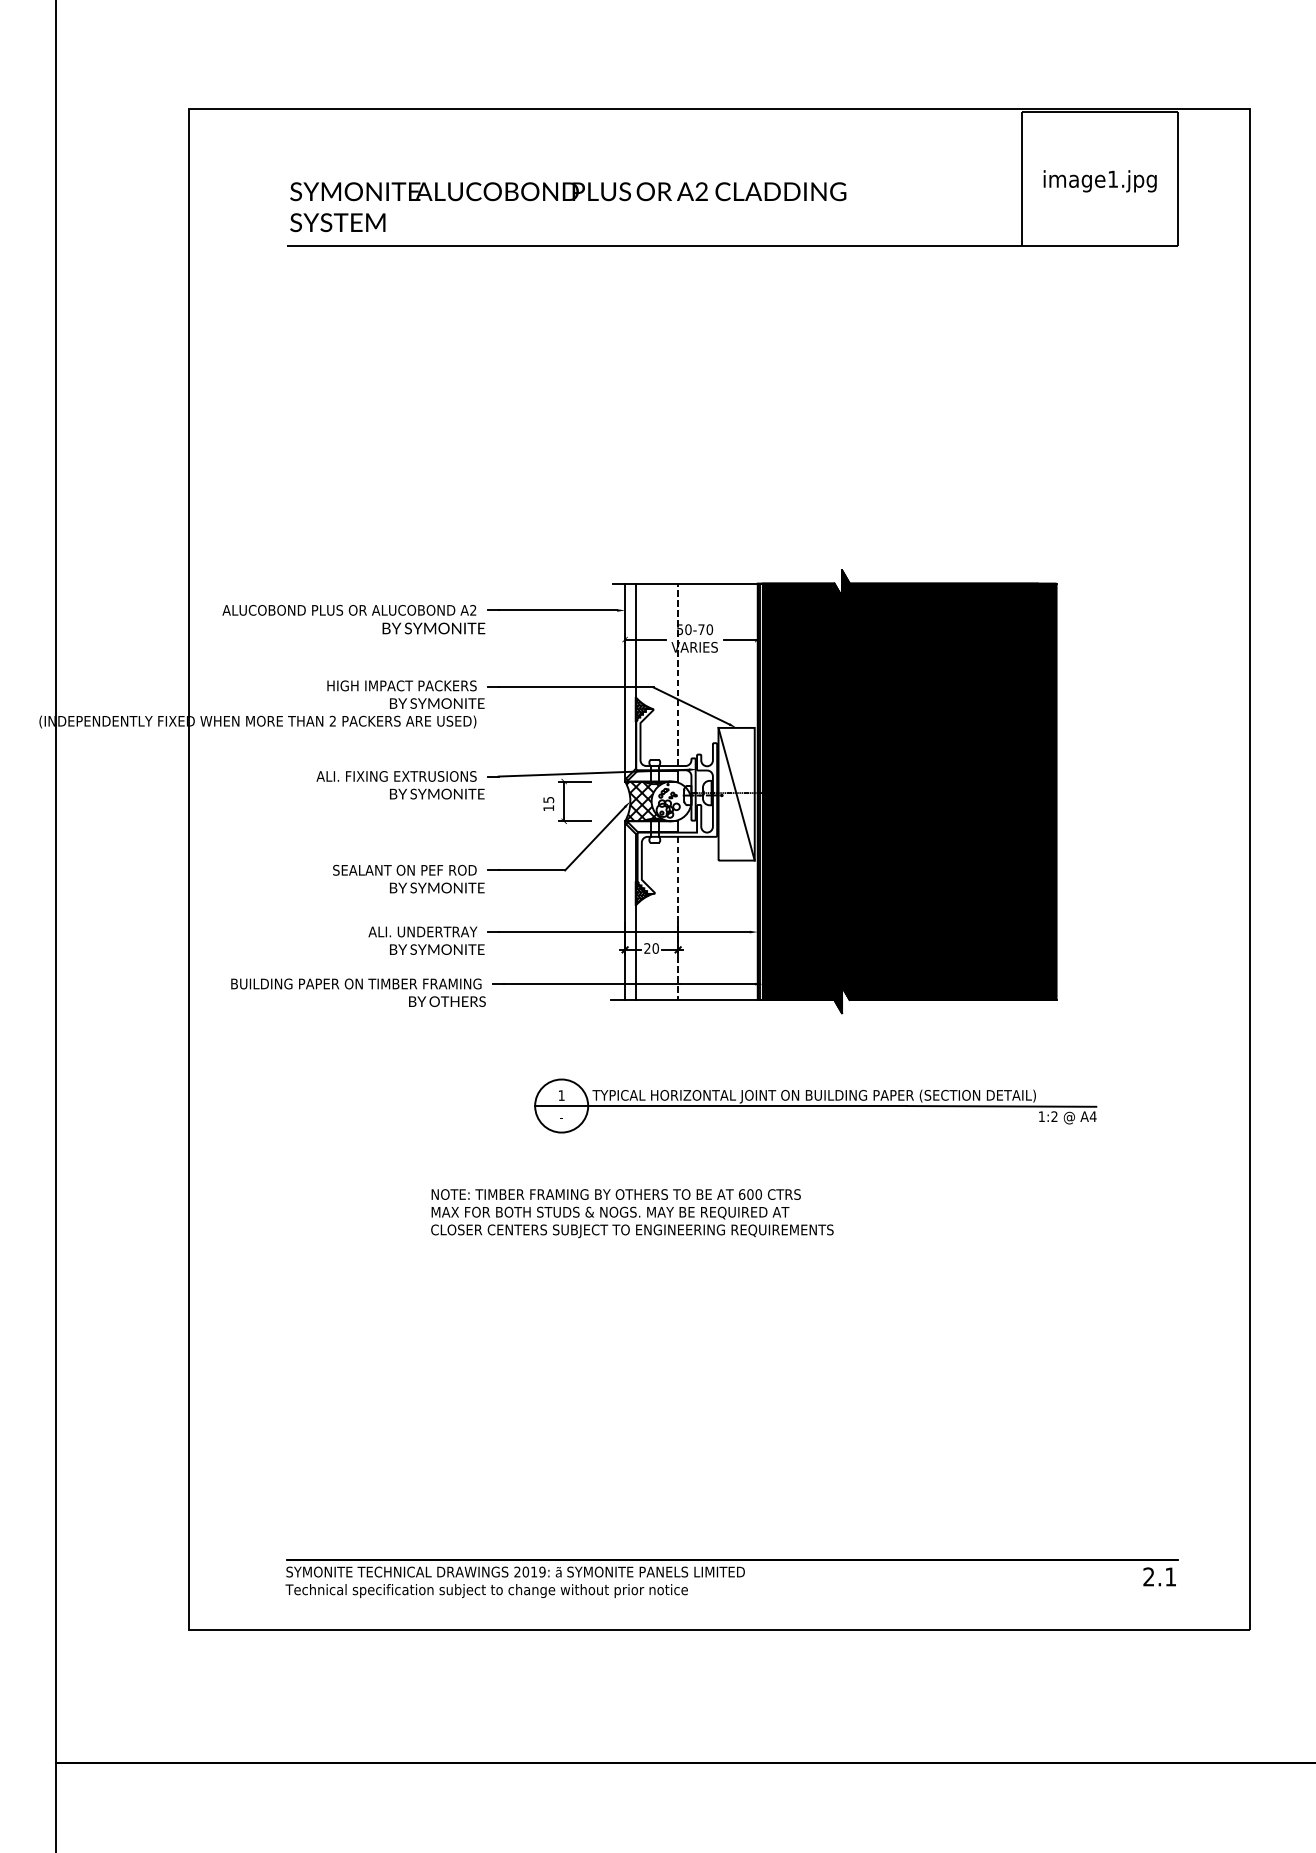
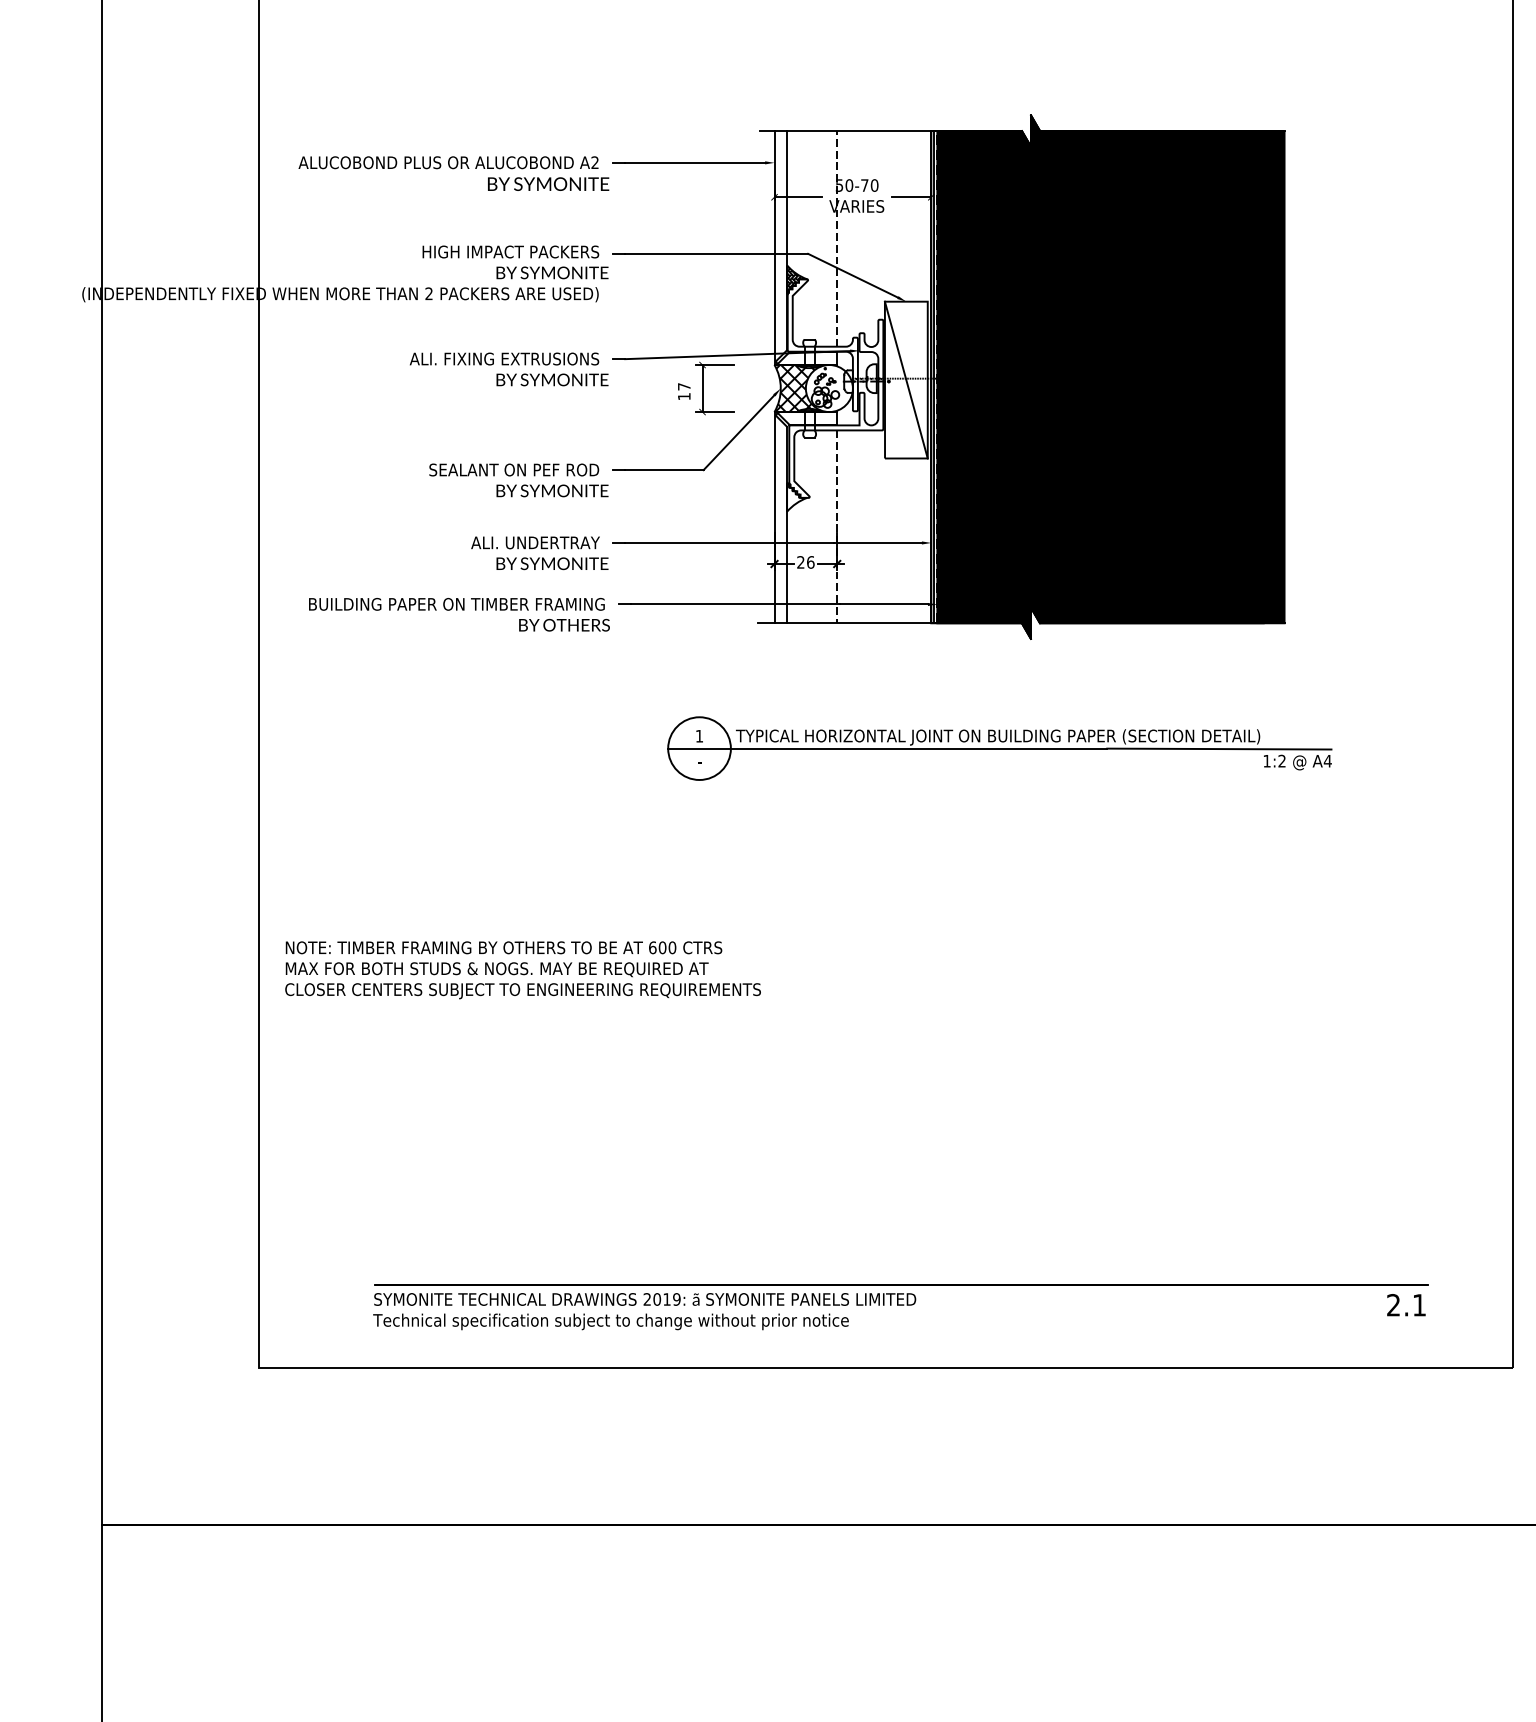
text: (548, 800) -> (683, 387), 15 -> 17
hatch: (642, 892) -> (795, 496), removed
text: (655, 948) -> (810, 562), 20 -> 26
text: (632, 1213) -> (523, 970), moved

